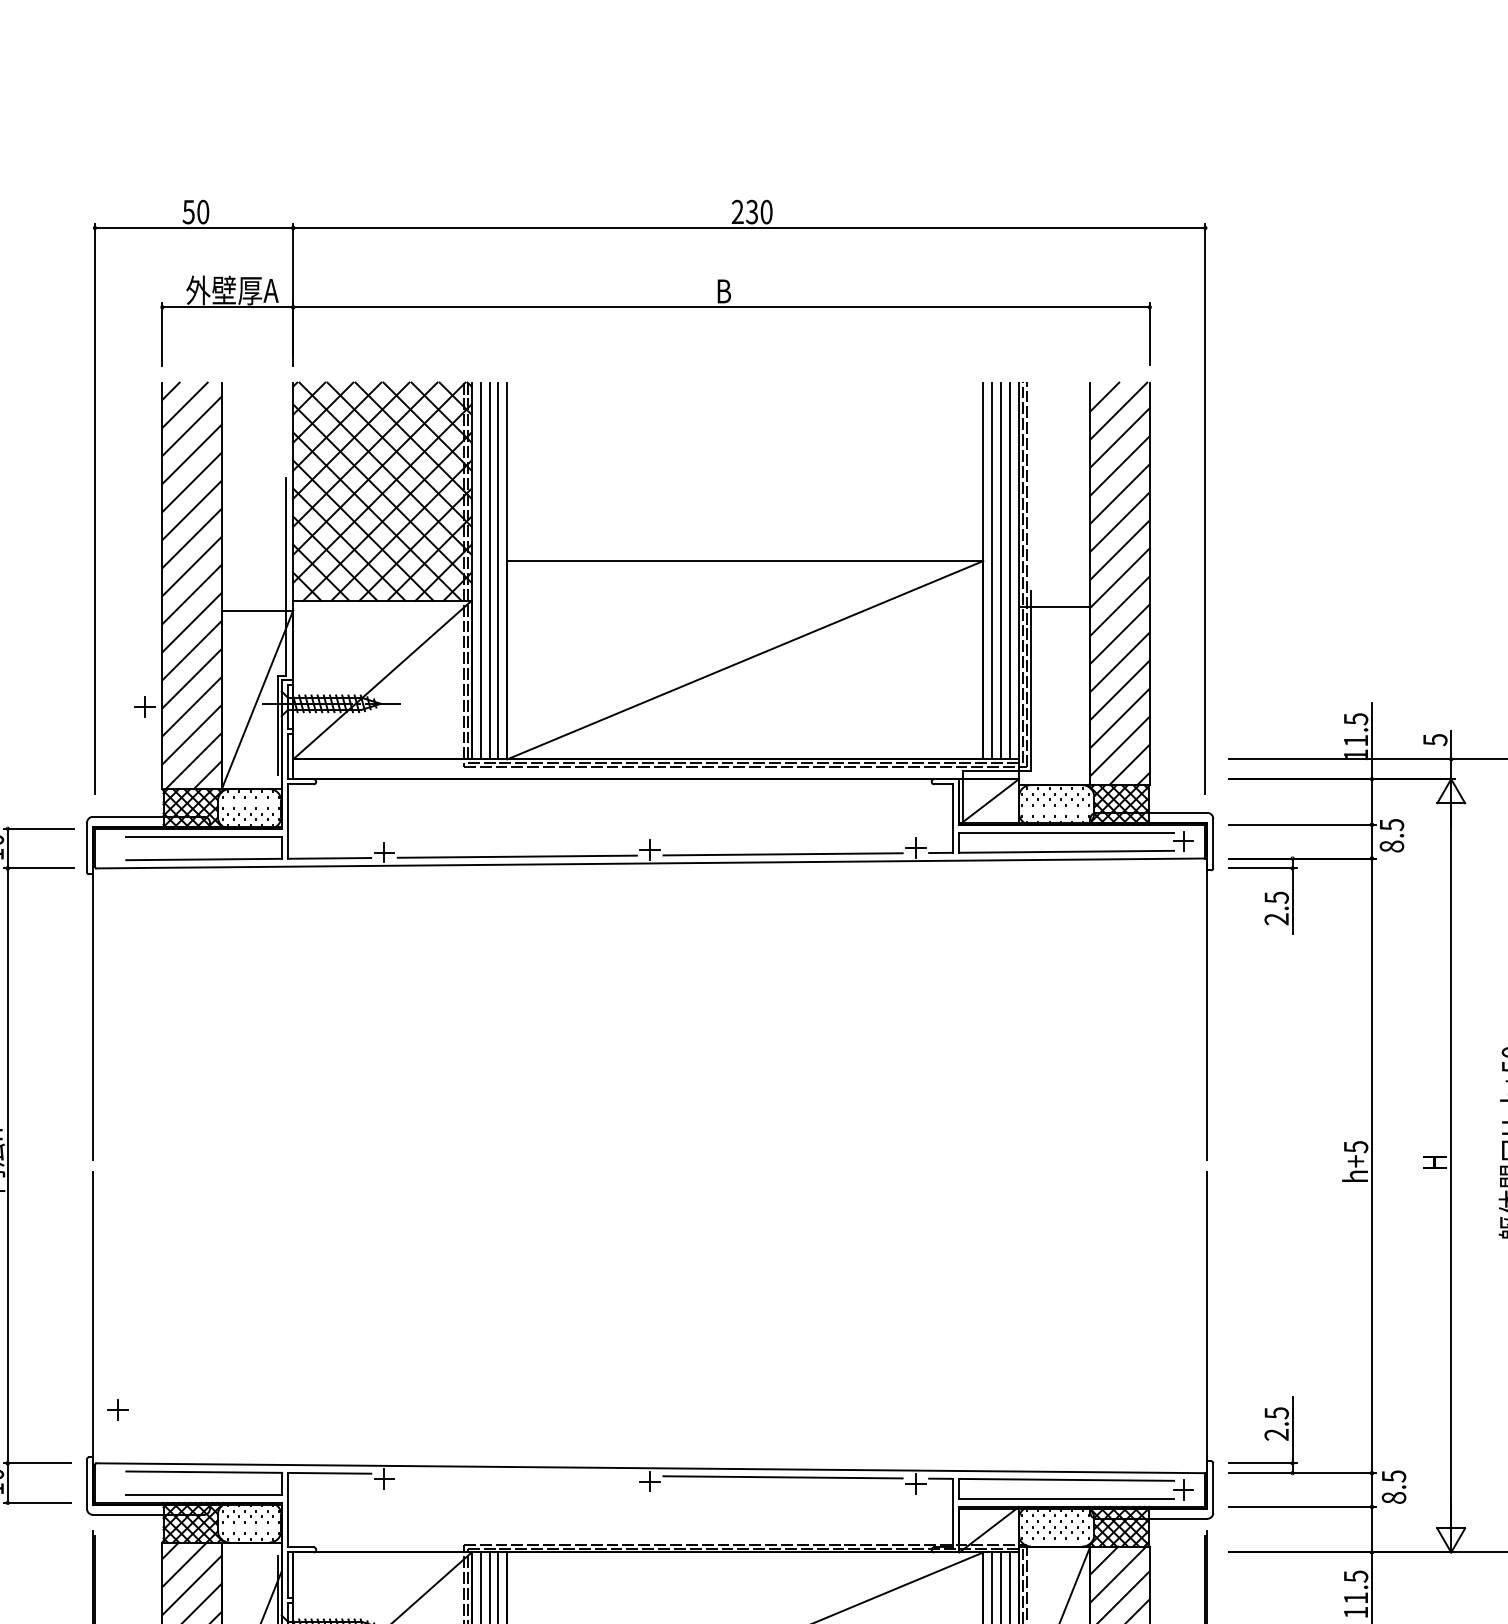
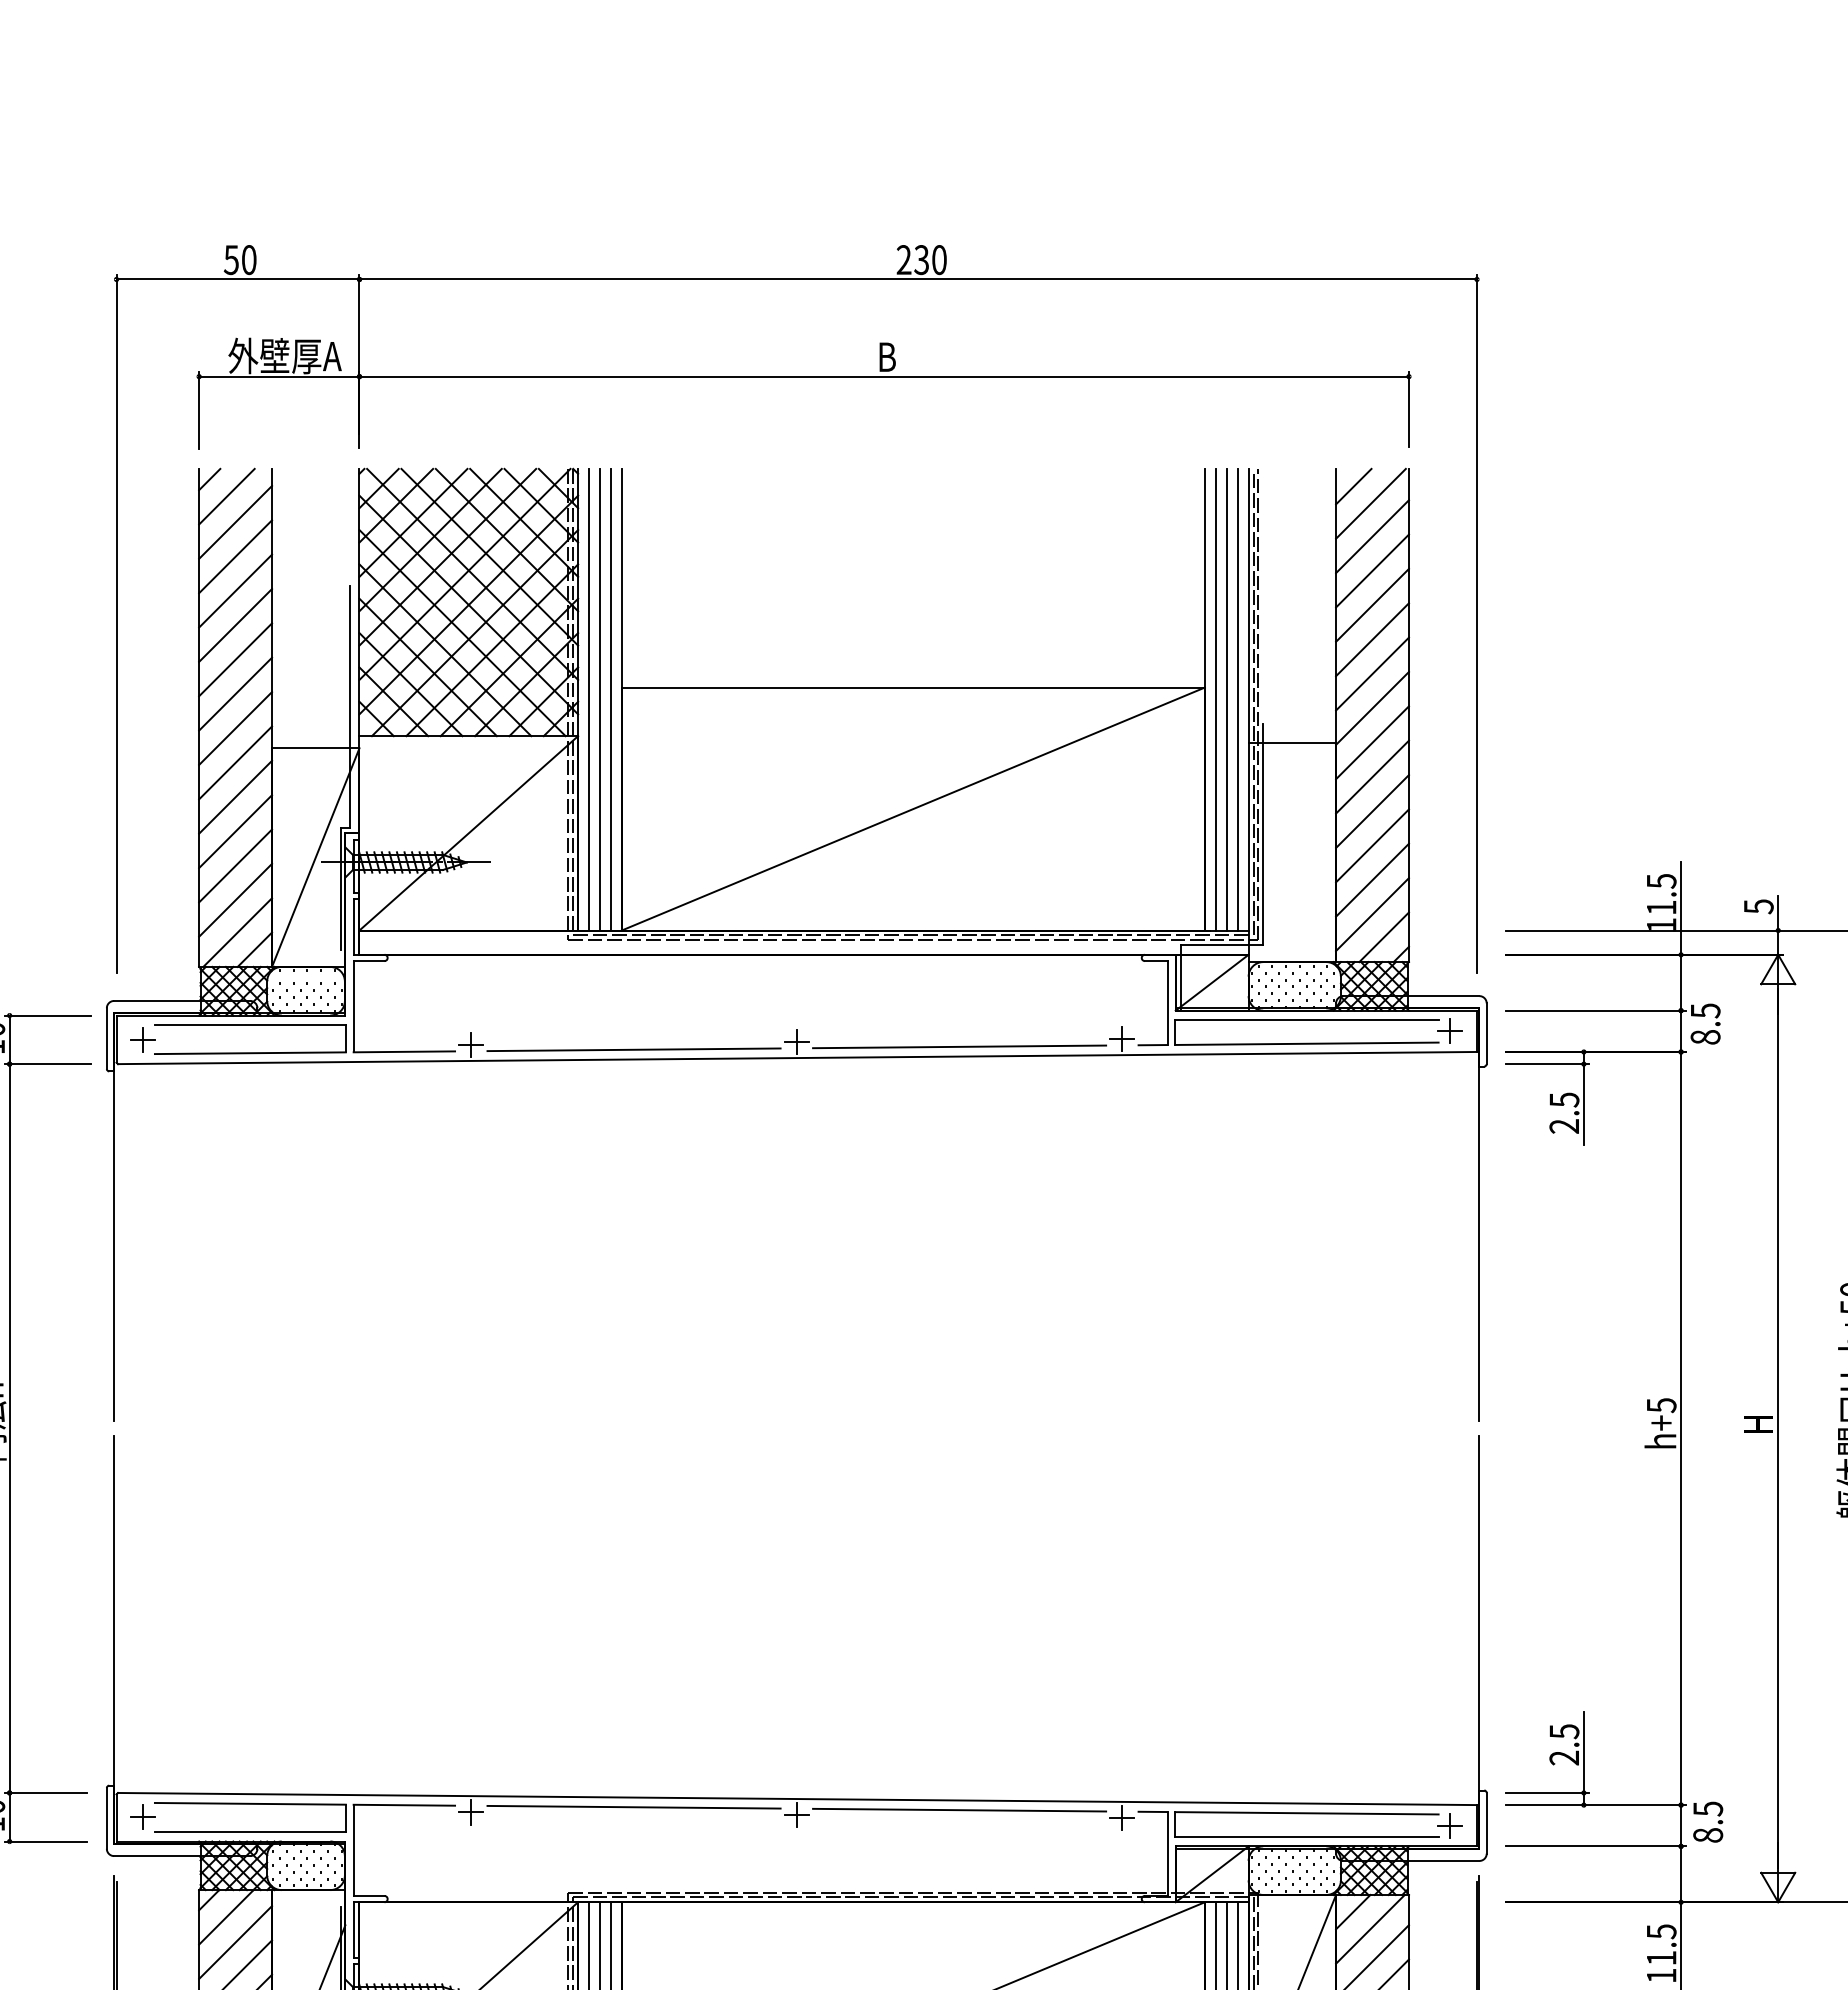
part: (144, 707) -> (142, 1039), moved
part: (116, 1409) -> (142, 1816), moved
line: (516, 1474) -> (633, 1806), added

